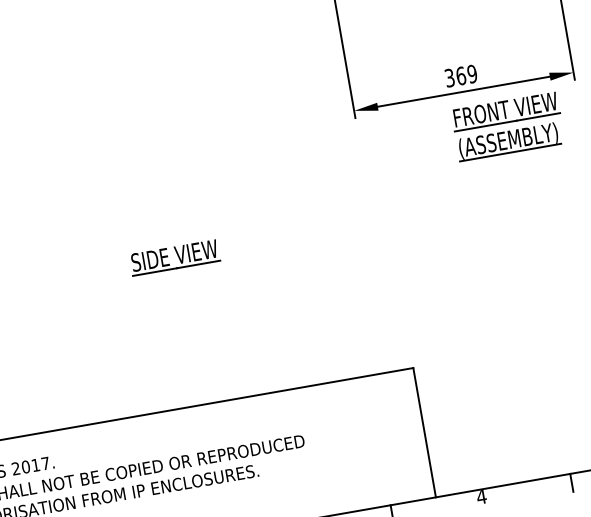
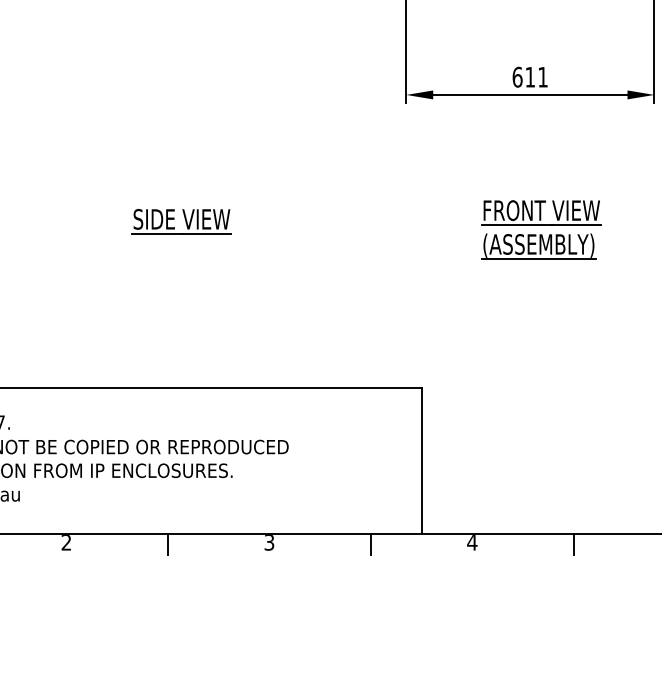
text: (460, 75) -> (529, 76), 369 -> 611
part: (508, 126) -> (541, 229), moved

